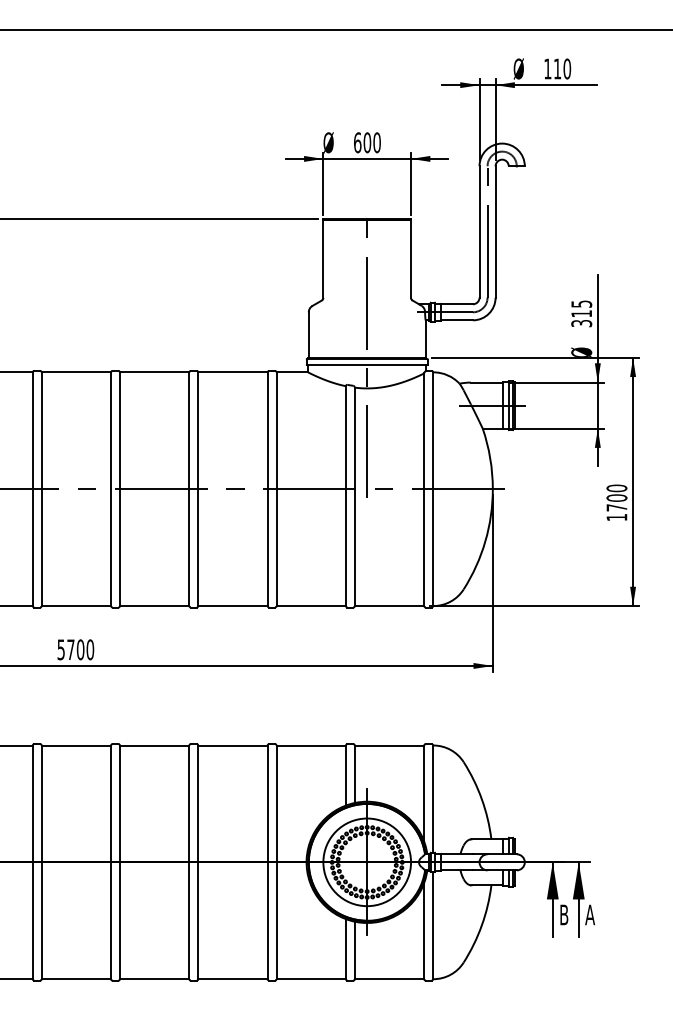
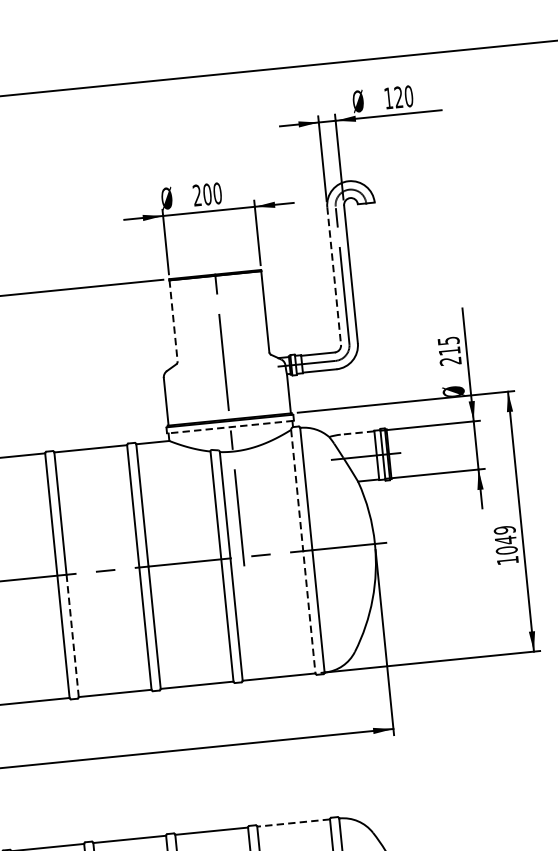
text: (556, 68) -> (397, 96), 110 -> 120
text: (357, 142) -> (197, 195), 600 -> 200
line: (479, 231) -> (334, 275), solid -> dashed
line: (323, 259) -> (173, 321), solid -> dashed
text: (581, 323) -> (450, 361), 315 -> 215
line: (366, 365) -> (229, 427), solid -> dashed
line: (486, 382) -> (357, 432), solid -> dashed
line: (424, 490) -> (303, 552), solid -> dashed
text: (616, 497) -> (505, 539), 1700 -> 1049
line: (198, 547) -> (72, 635), solid -> dashed
line: (389, 745) -> (293, 823), solid -> dashed

